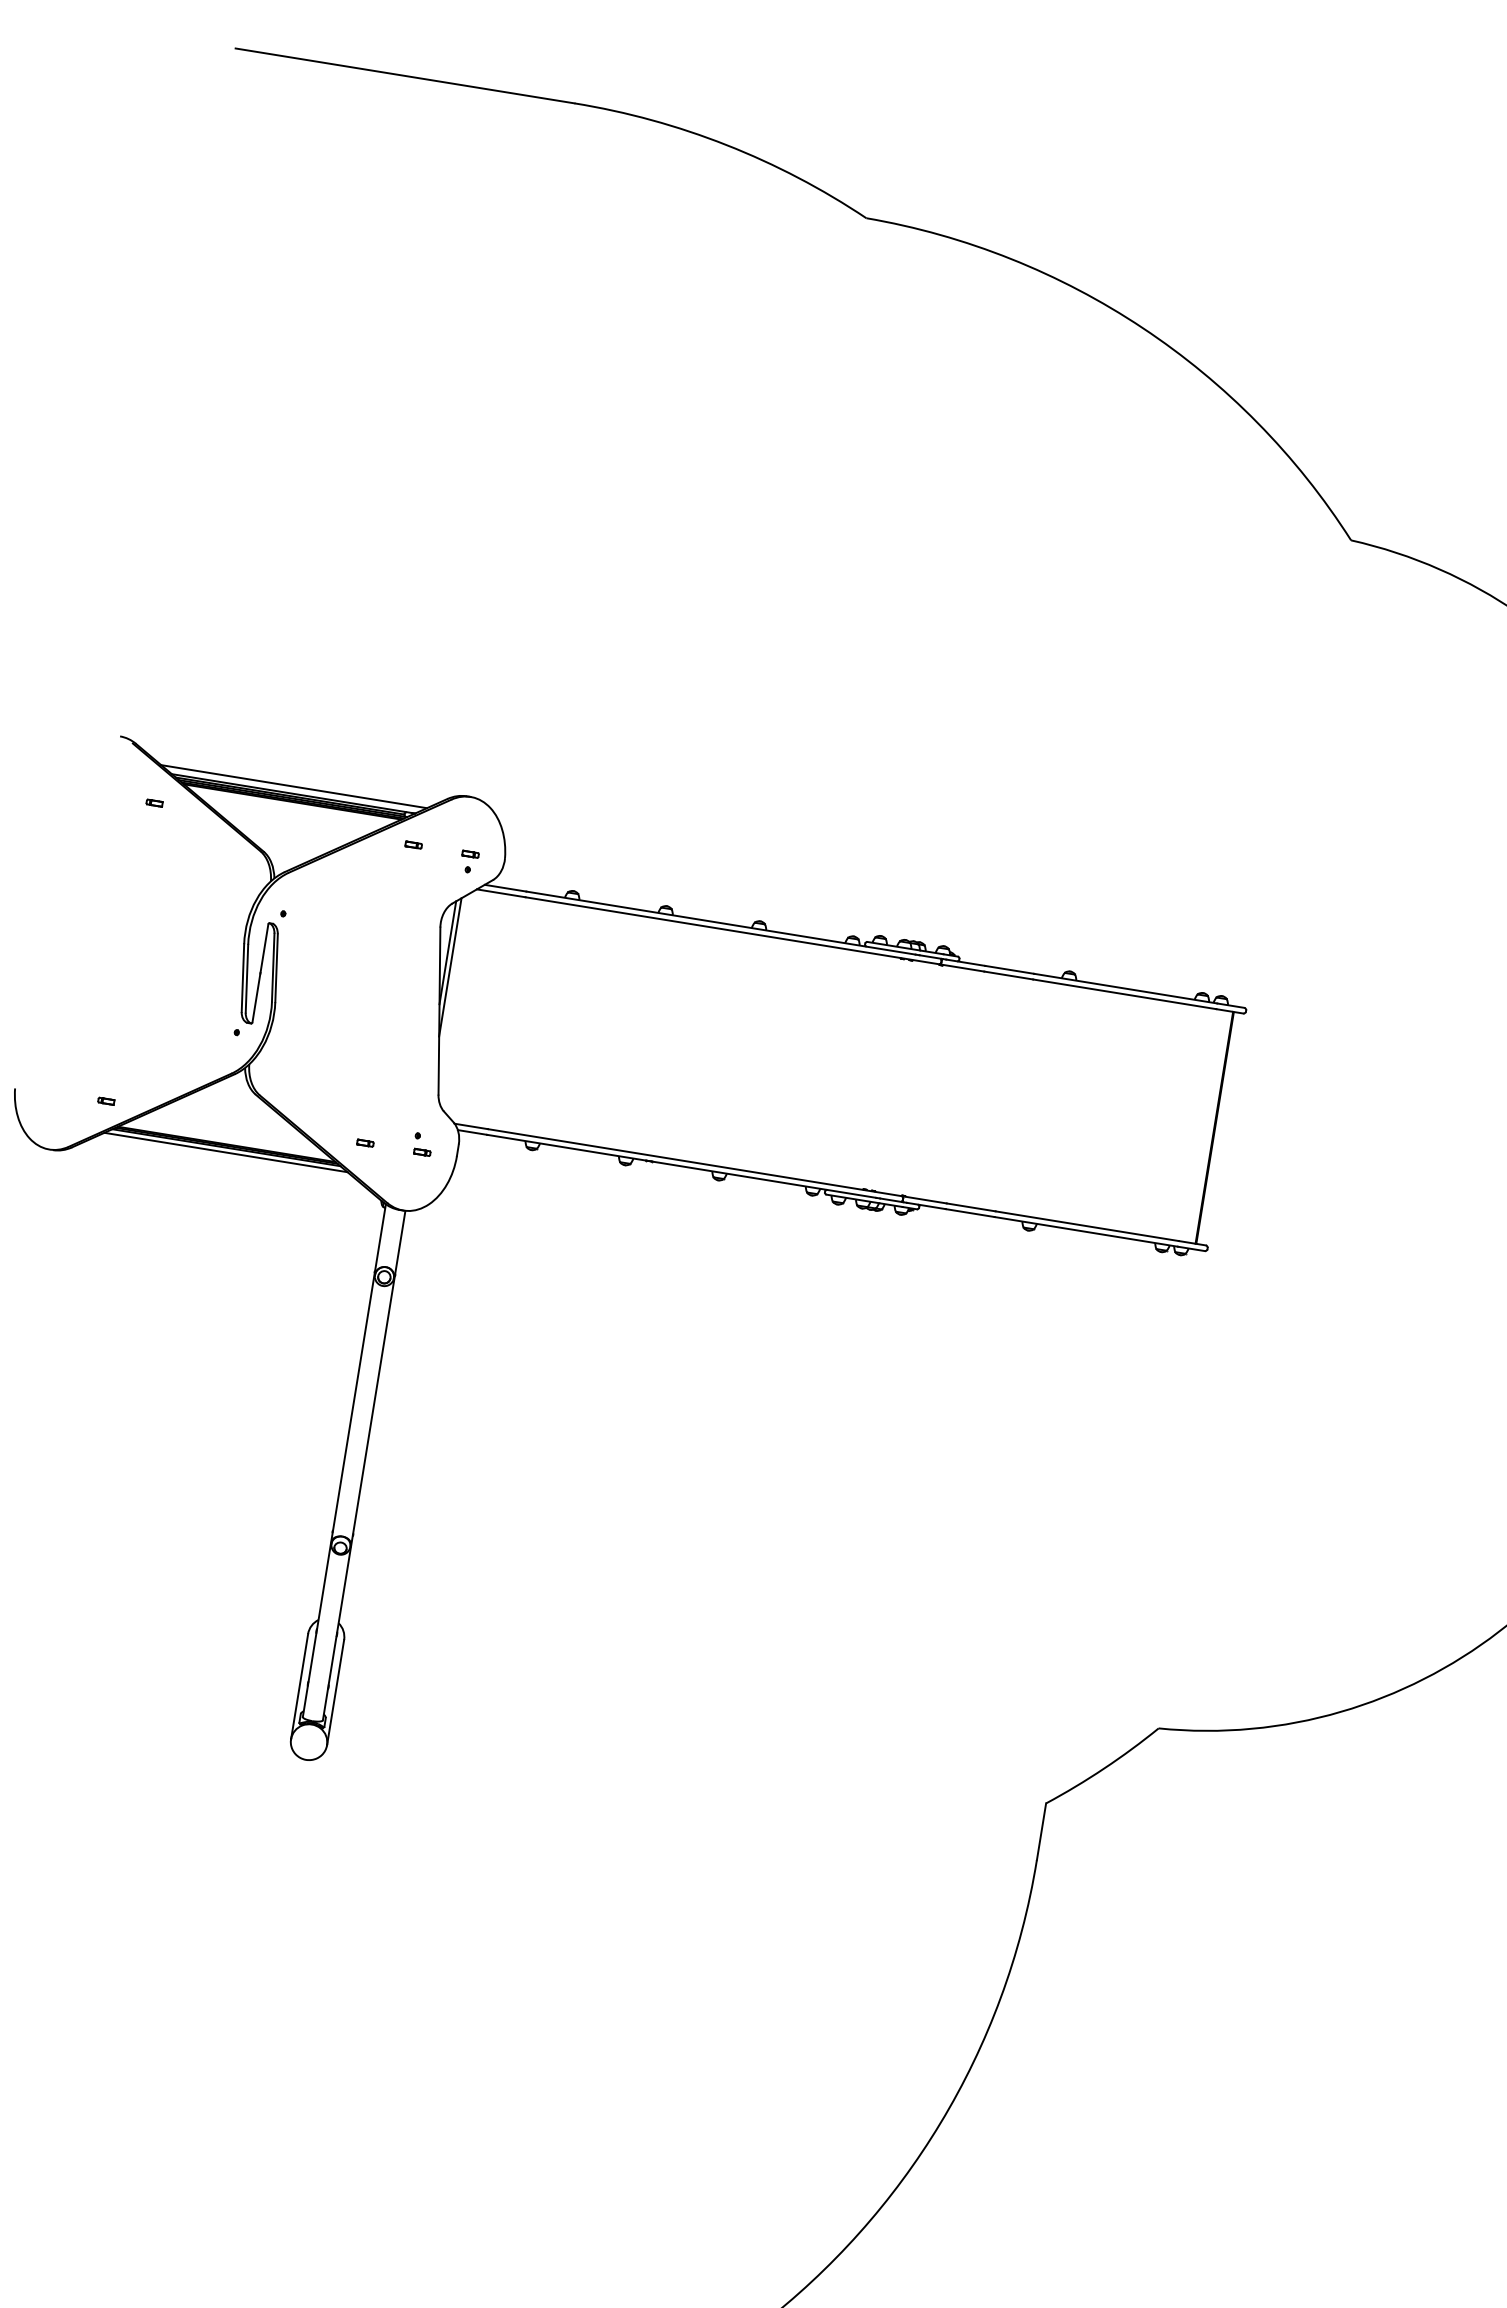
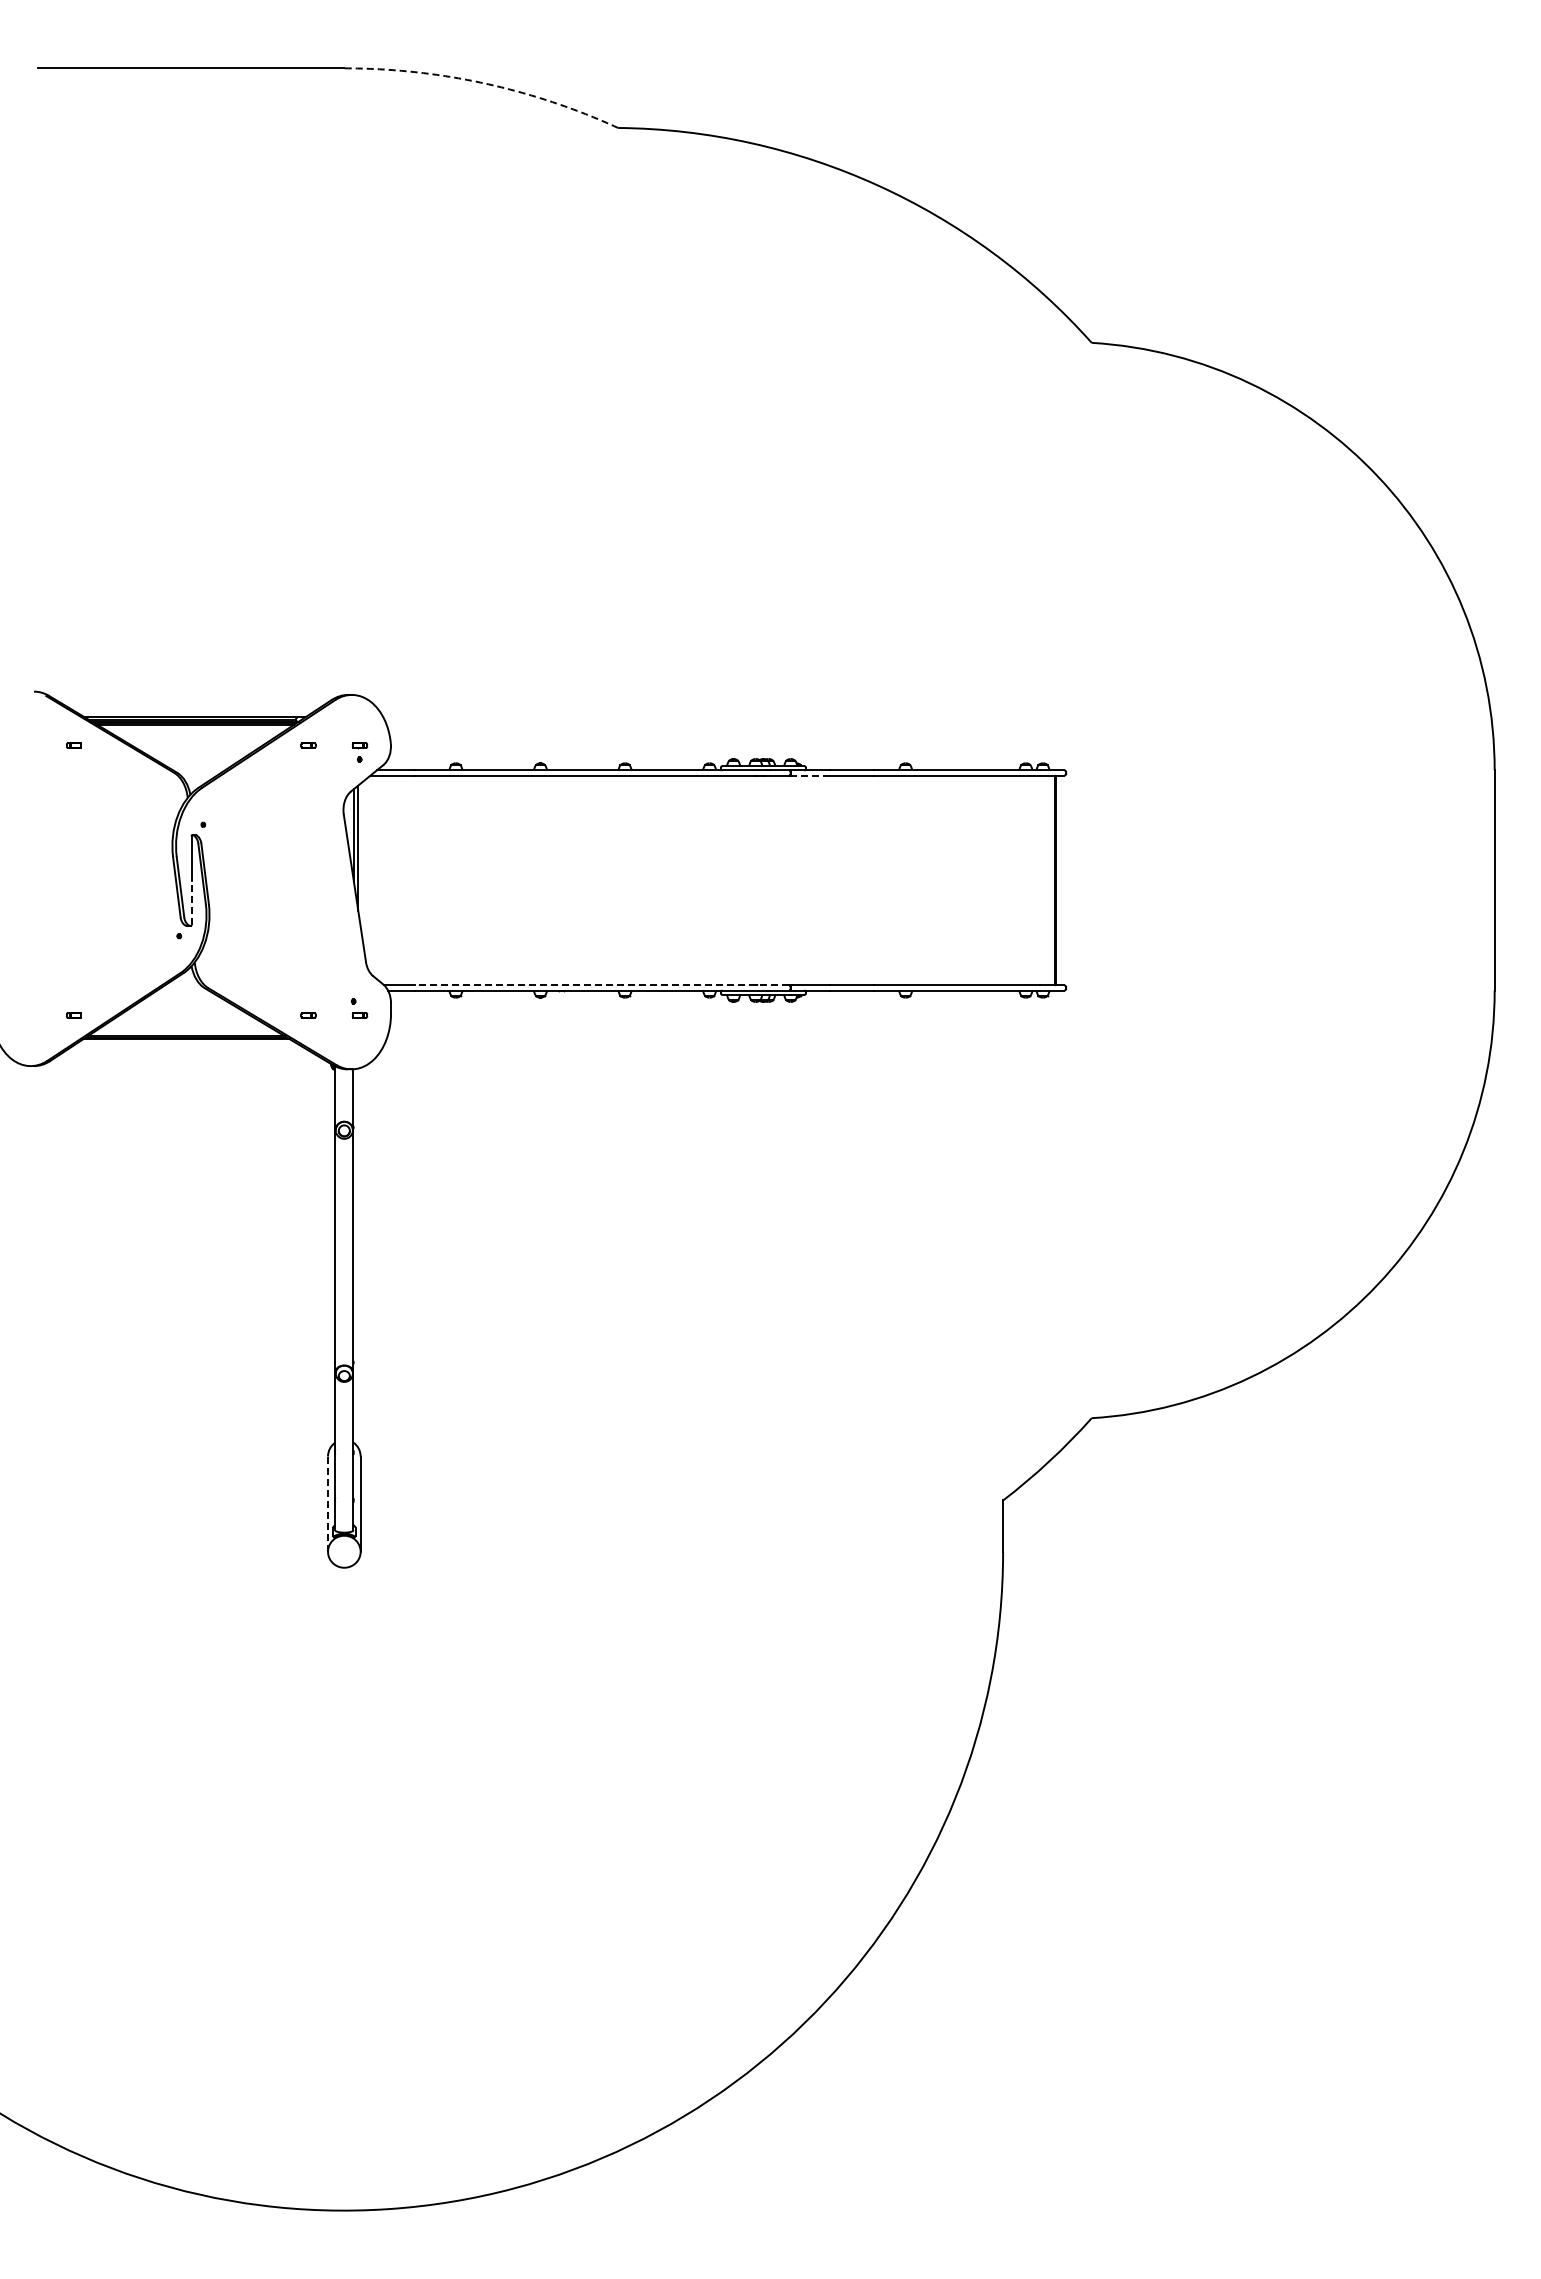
arc: (726, 145) -> (484, 83), solid -> dashed
line: (293, 787) -> (194, 711), removed
line: (962, 968) -> (810, 775), solid -> dashed
line: (256, 996) -> (191, 901), solid -> dashed
line: (225, 1152) -> (186, 1043), removed
line: (694, 1162) -> (601, 985), solid -> dashed
line: (300, 1687) -> (328, 1504), solid -> dashed

